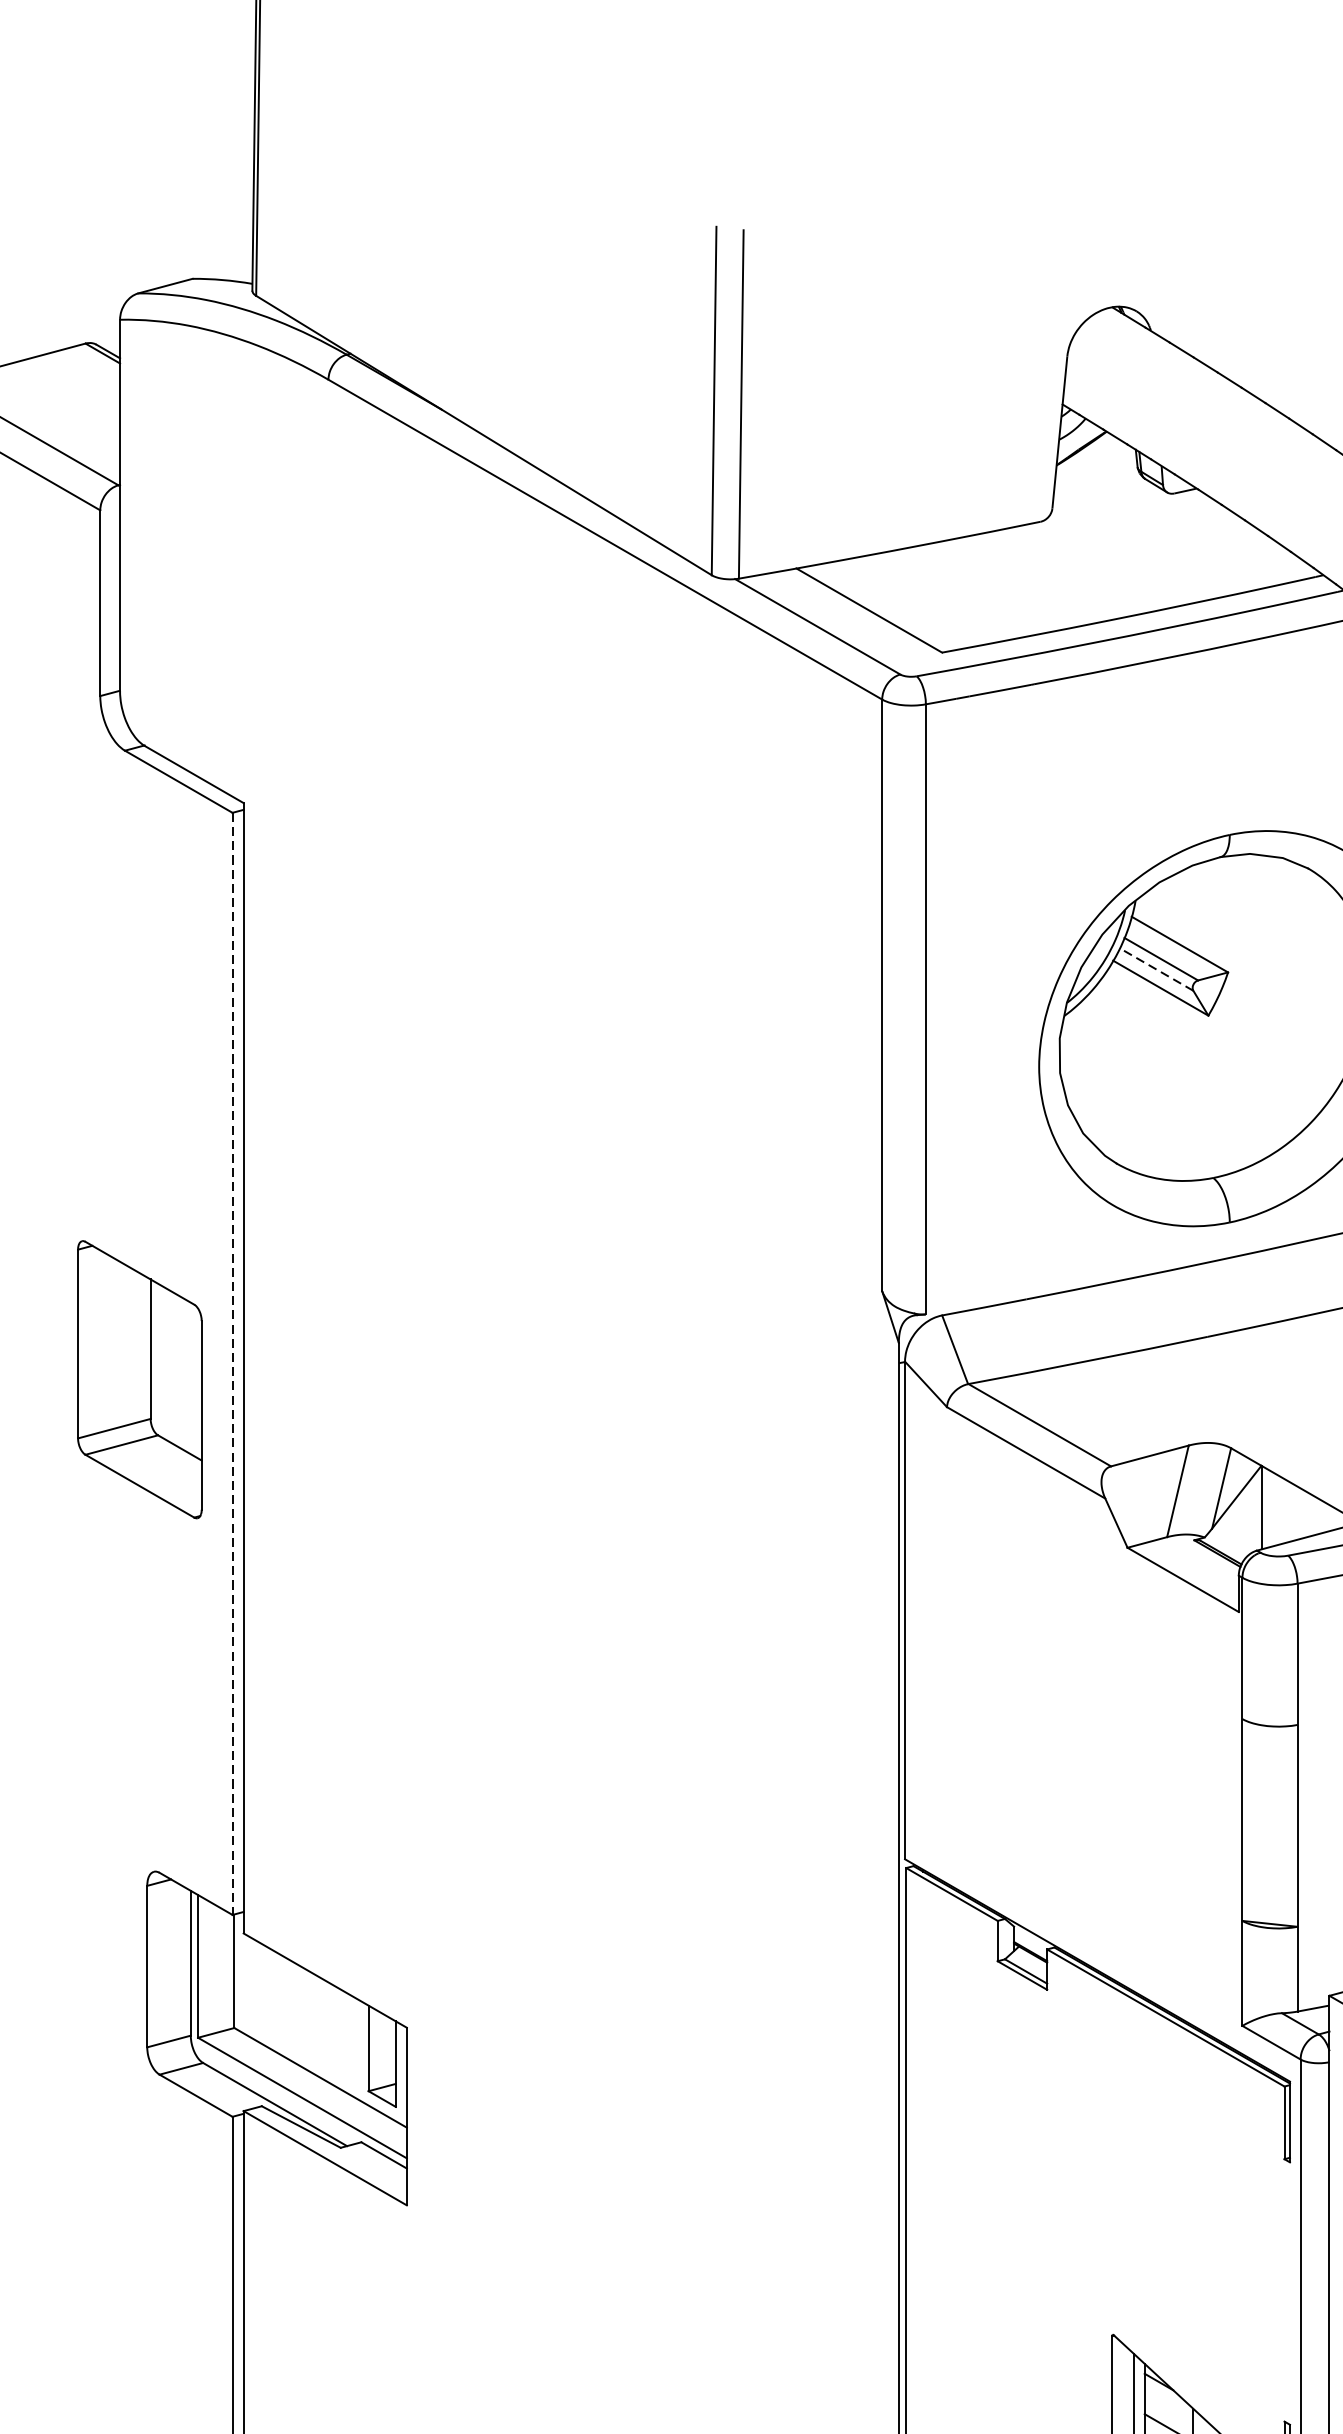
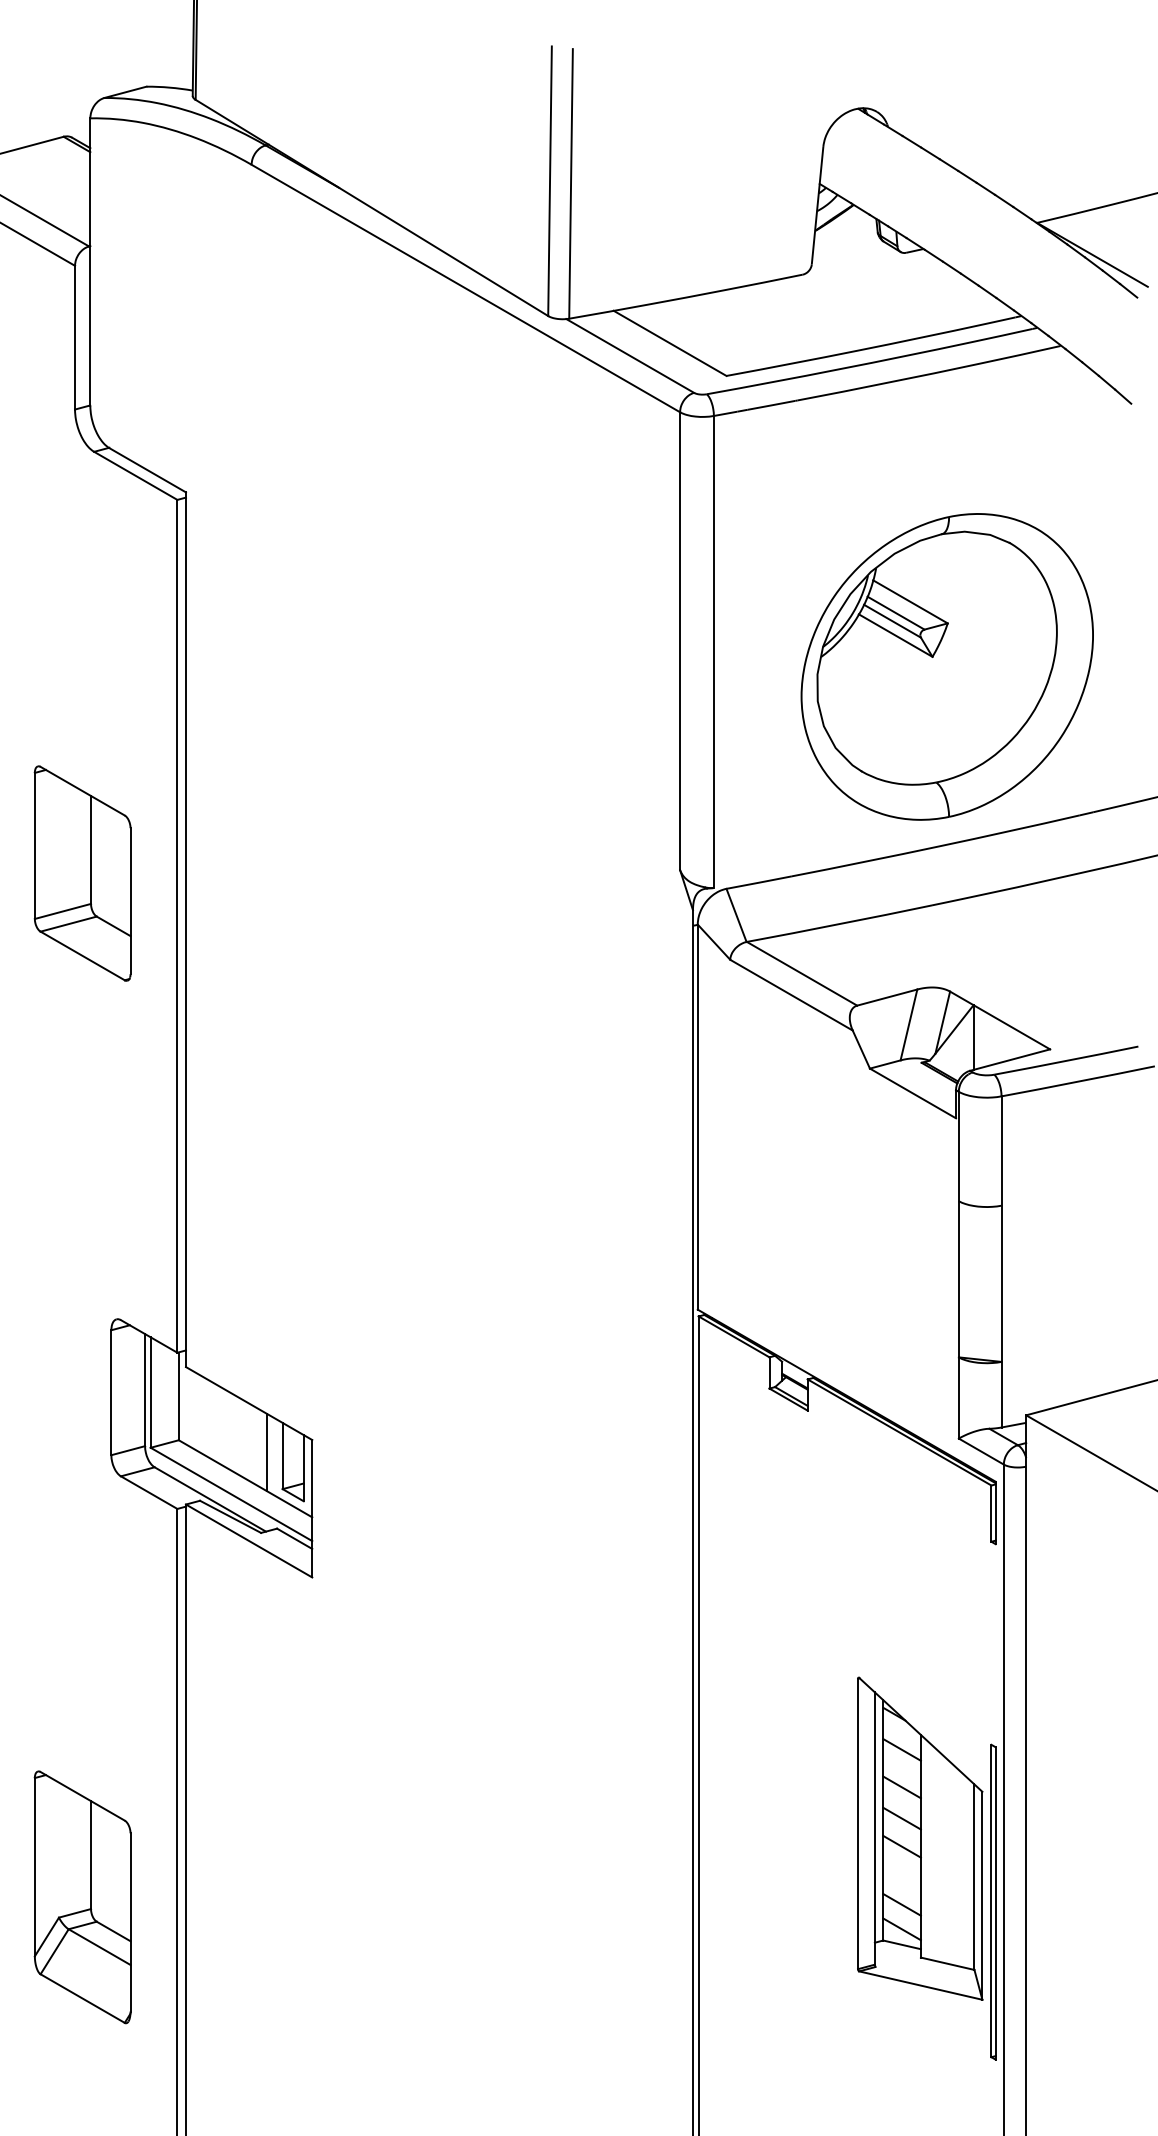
line: (1156, 969) -> (892, 621), dashed -> solid
line: (232, 1364) -> (177, 926), dashed -> solid
part: (139, 1379) -> (82, 873), moved
line: (348, 2043) -> (267, 1452), added

